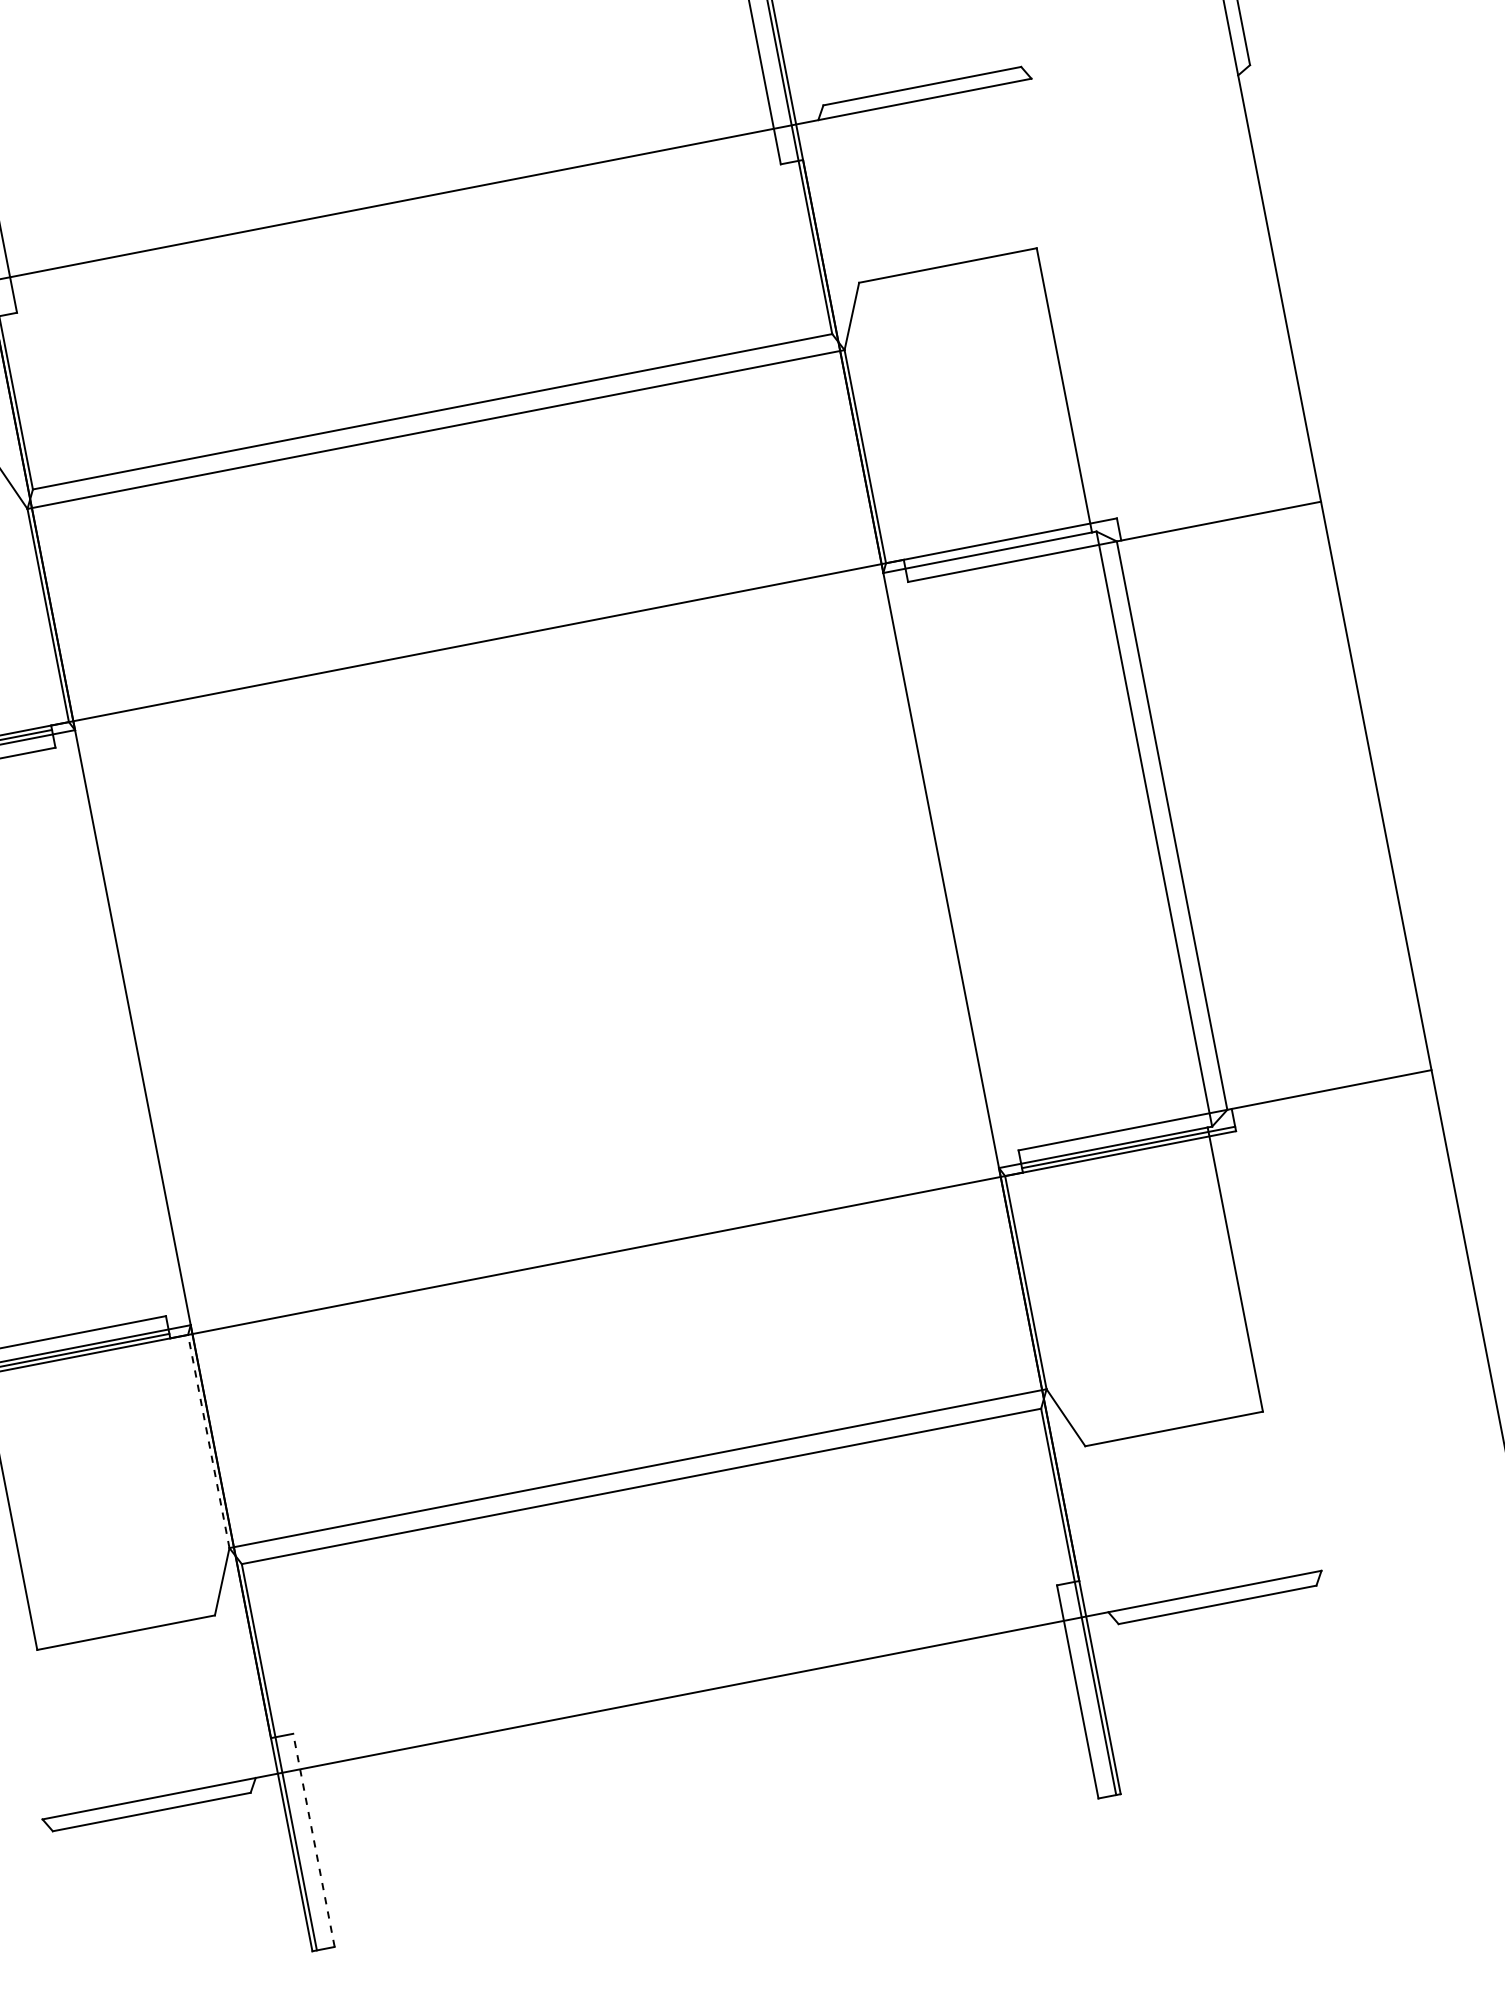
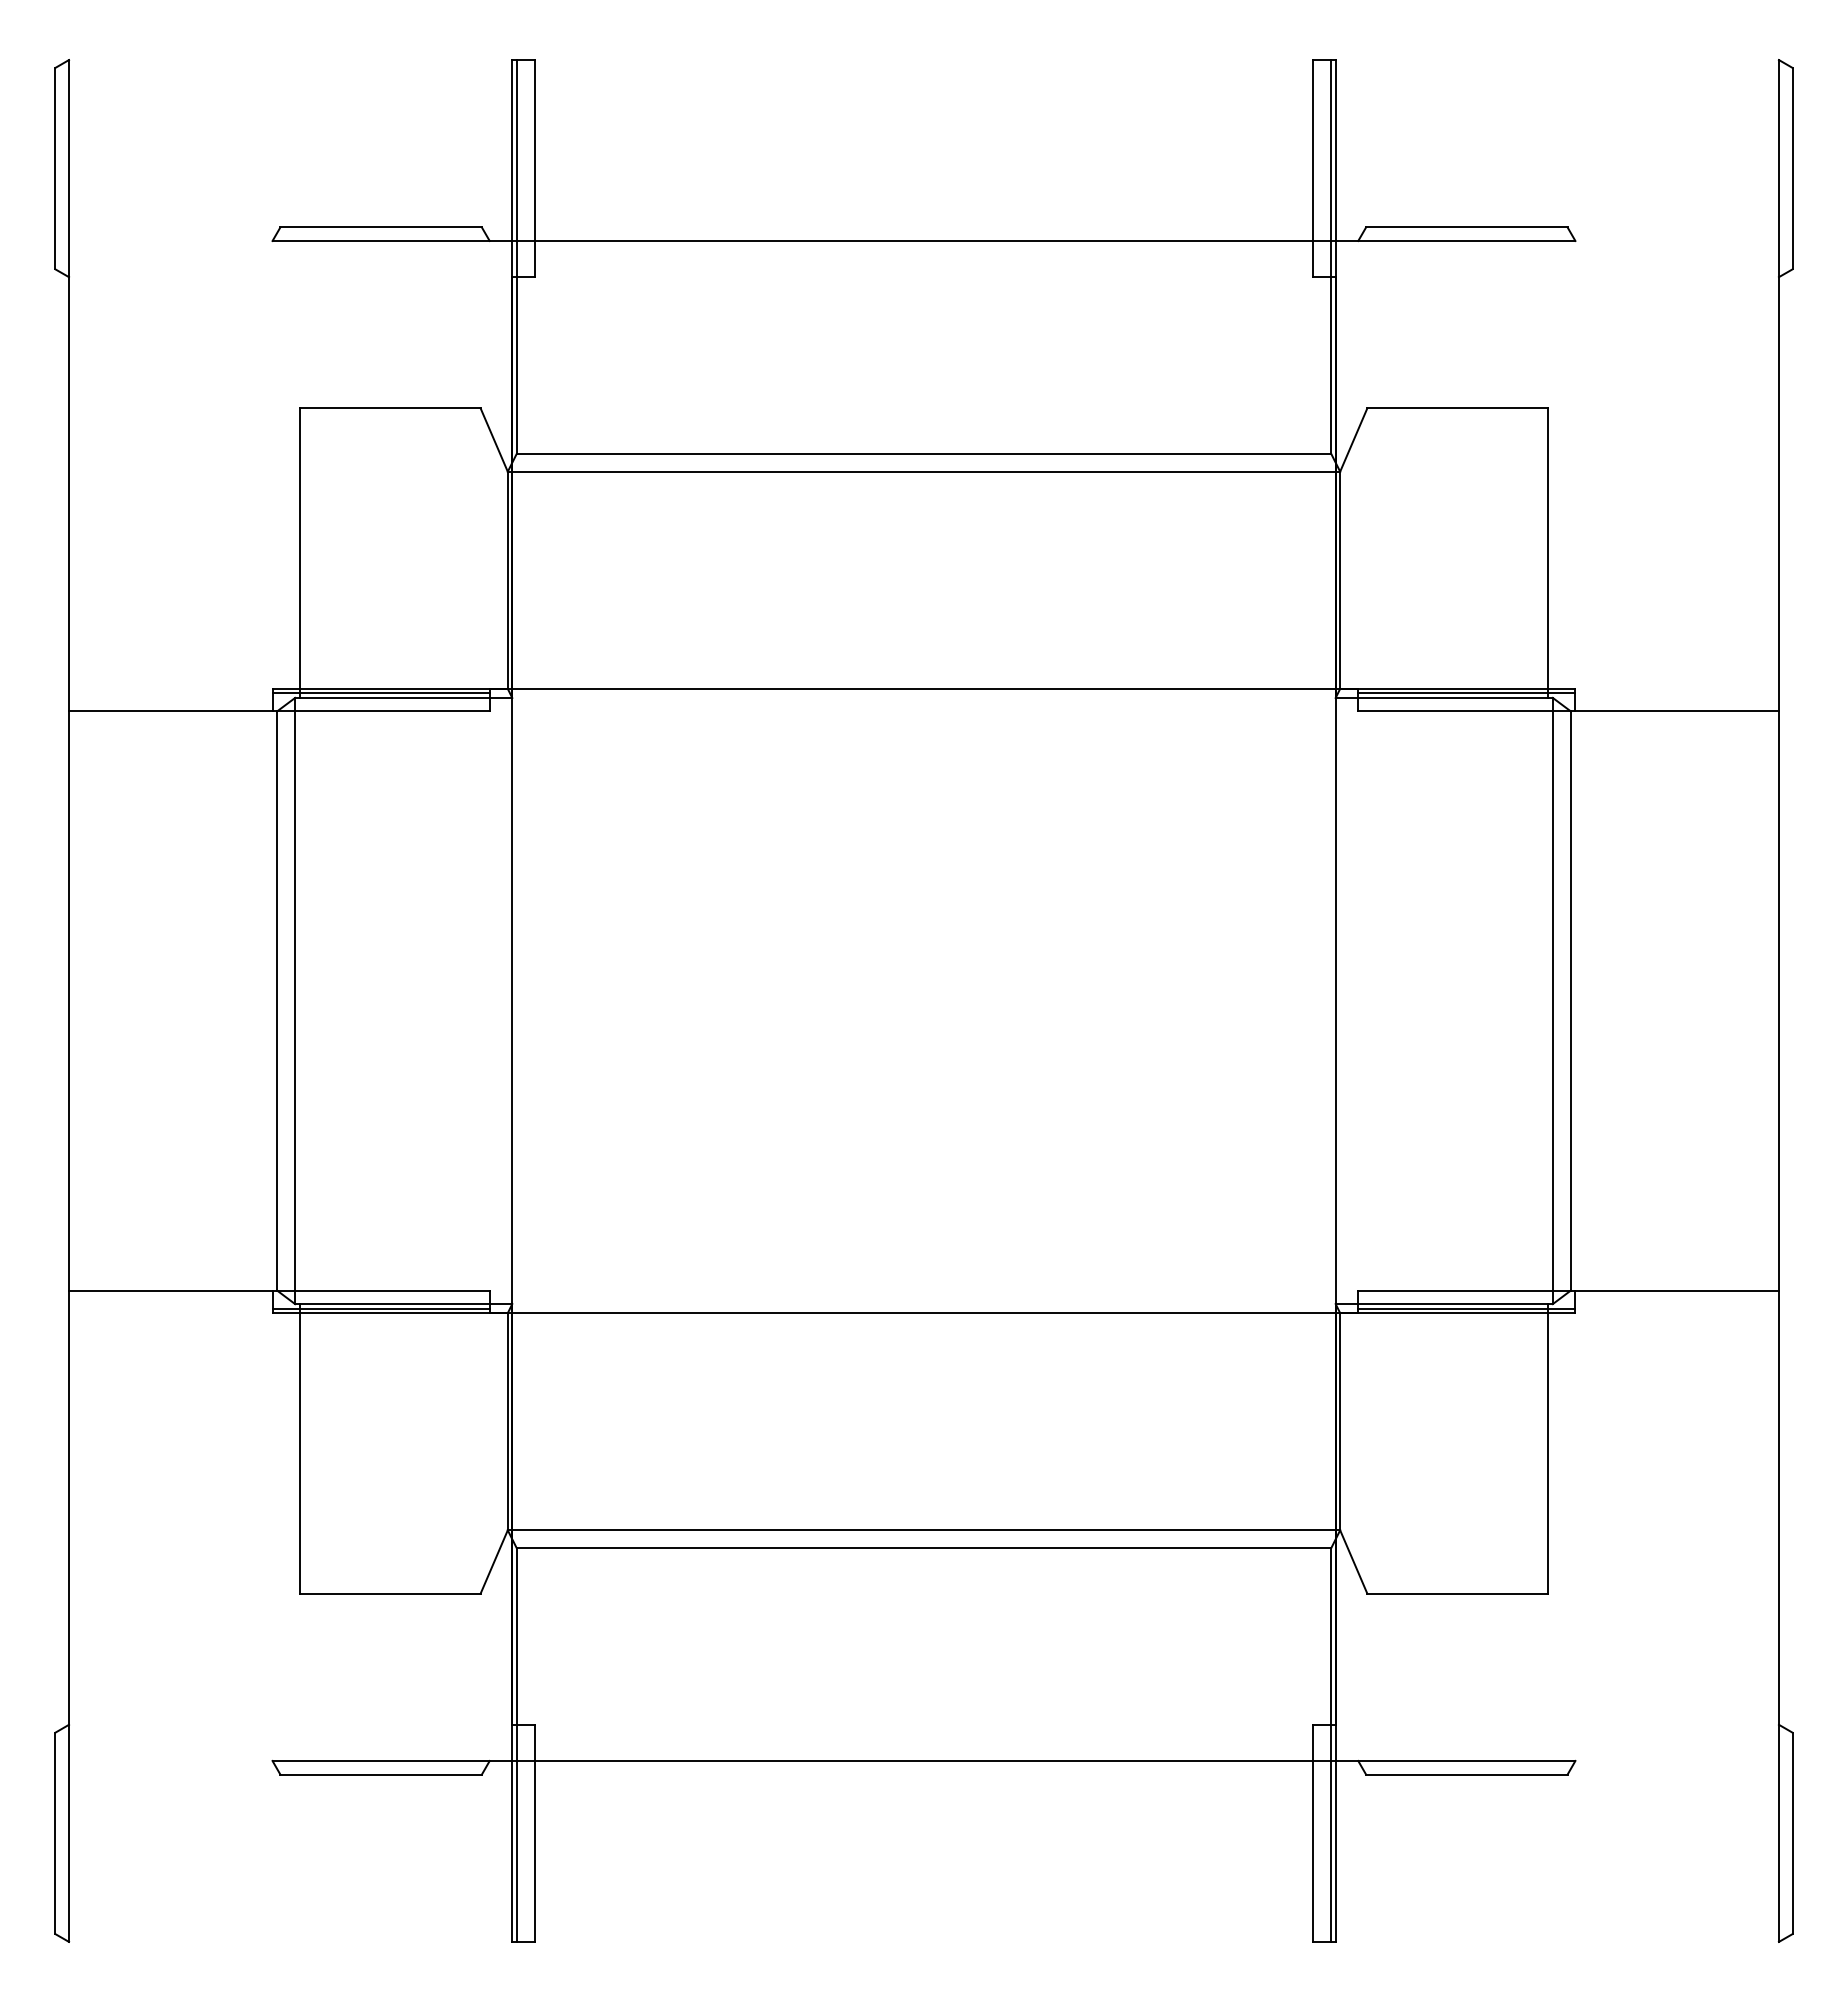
line: (1010, 543) -> (1466, 693), added
line: (208, 1441) -> (507, 1421), dashed -> solid
line: (313, 1840) -> (534, 1833), dashed -> solid

